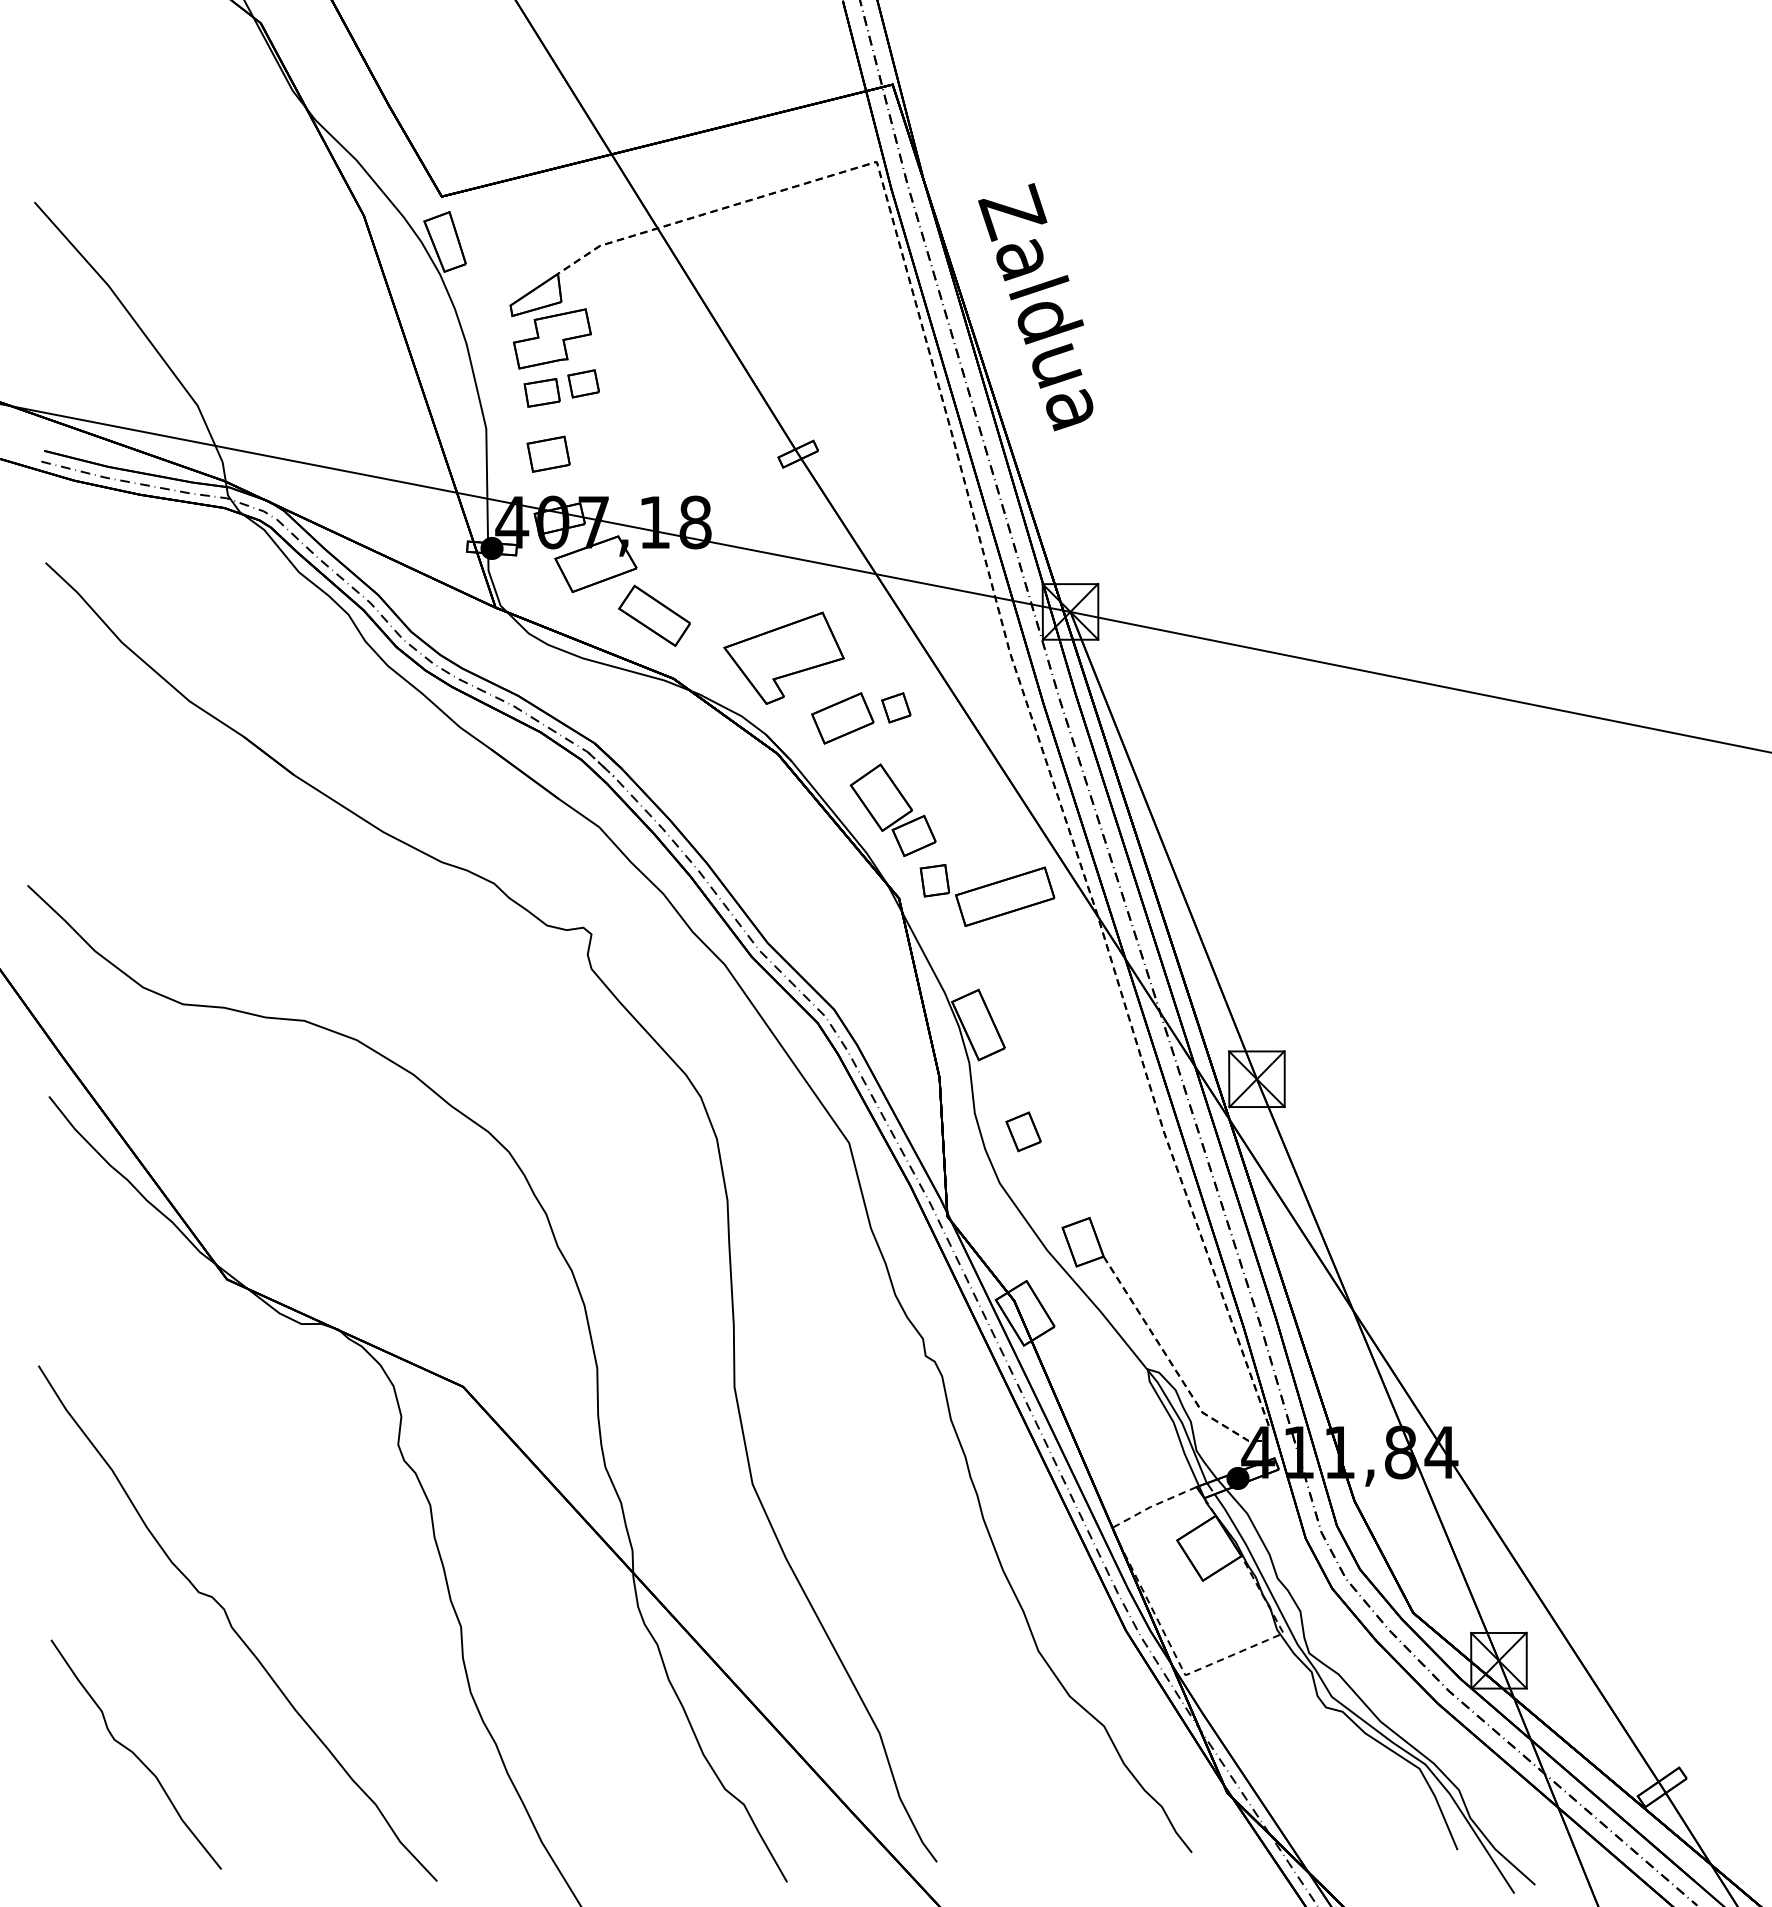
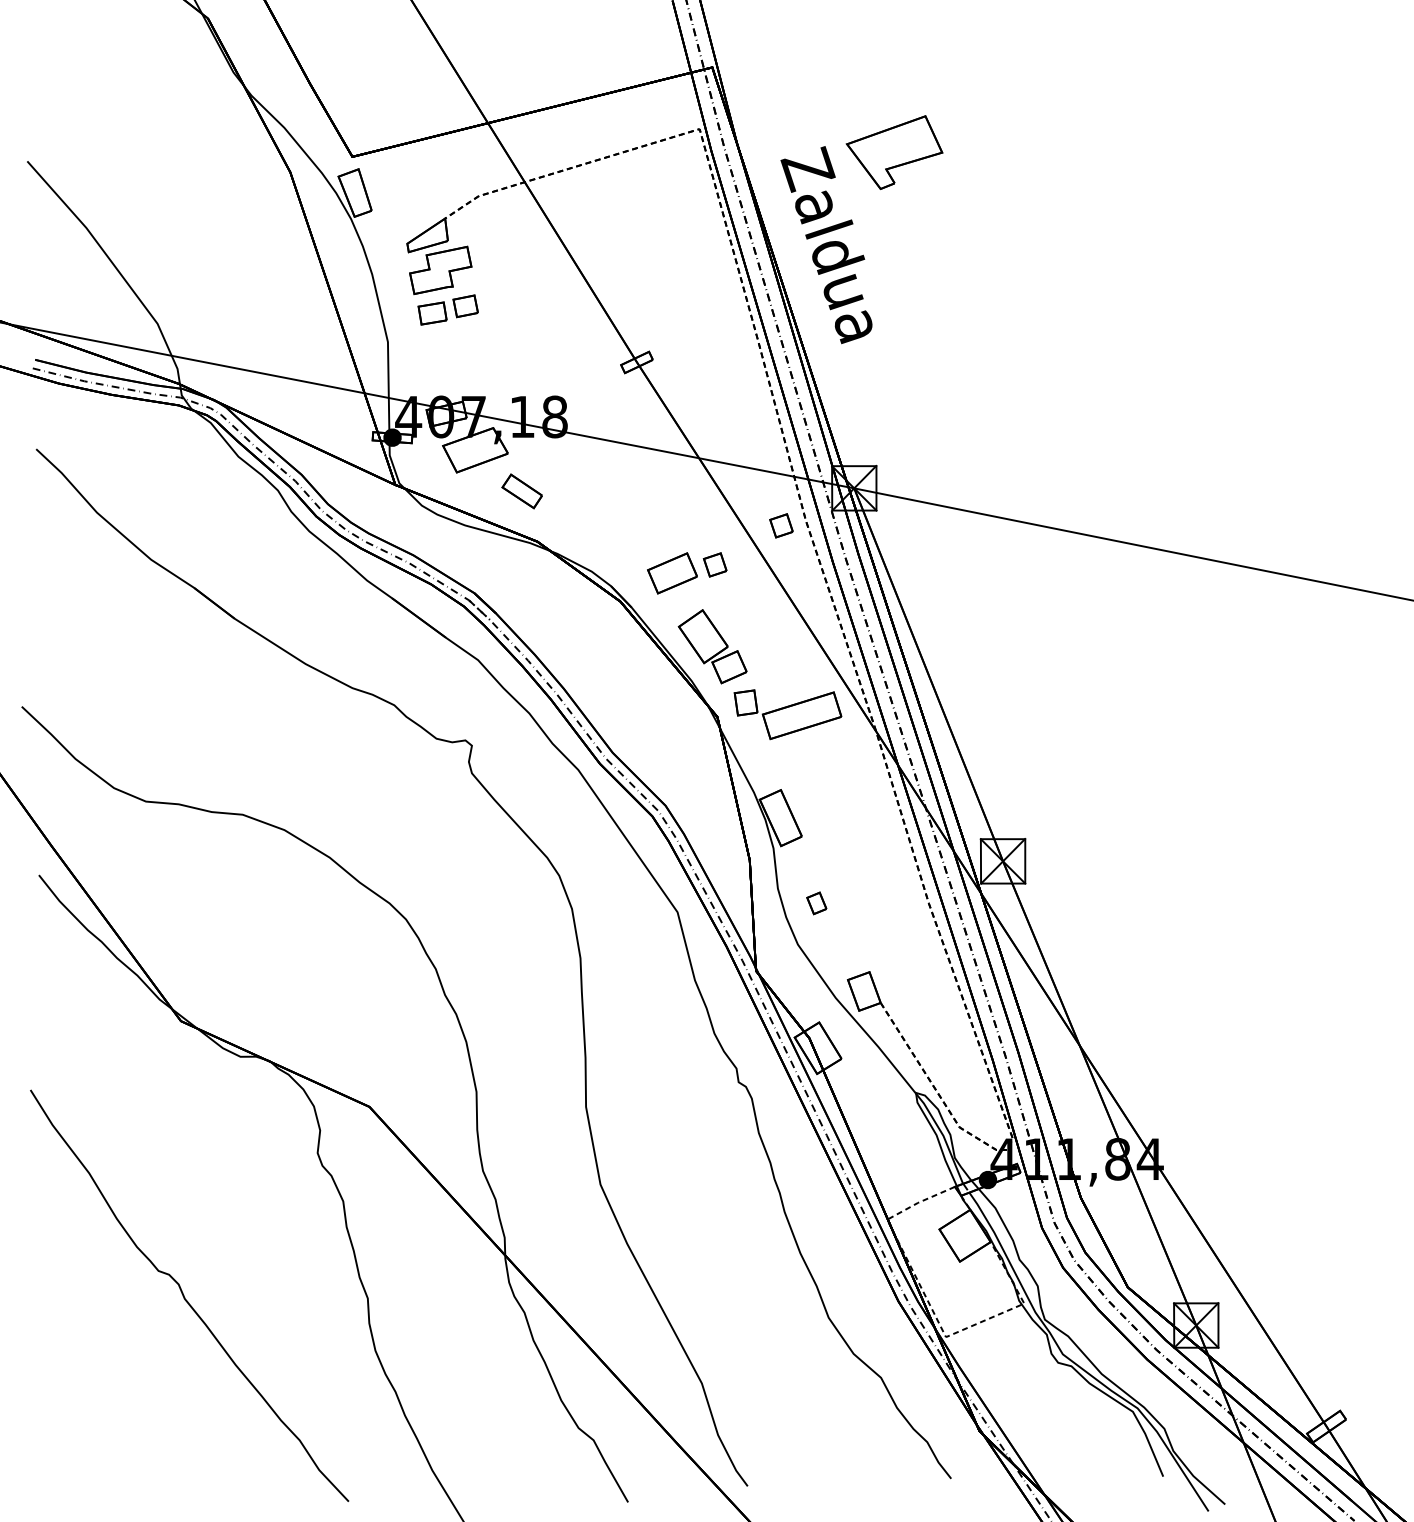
part: (548, 453) -> (437, 361), removed
part: (654, 615) -> (522, 491), size x0.7
part: (783, 657) -> (894, 151), moved
part: (979, 658) -> (781, 525), added
part: (1023, 1131) -> (816, 903), size x0.7
curve: (135, 1754) -> (107, 1400), removed

